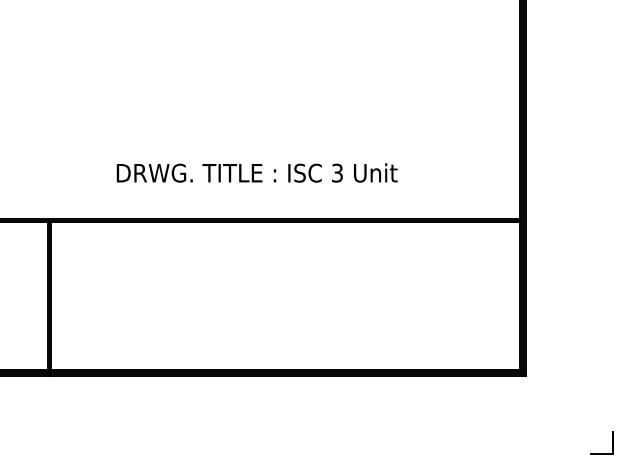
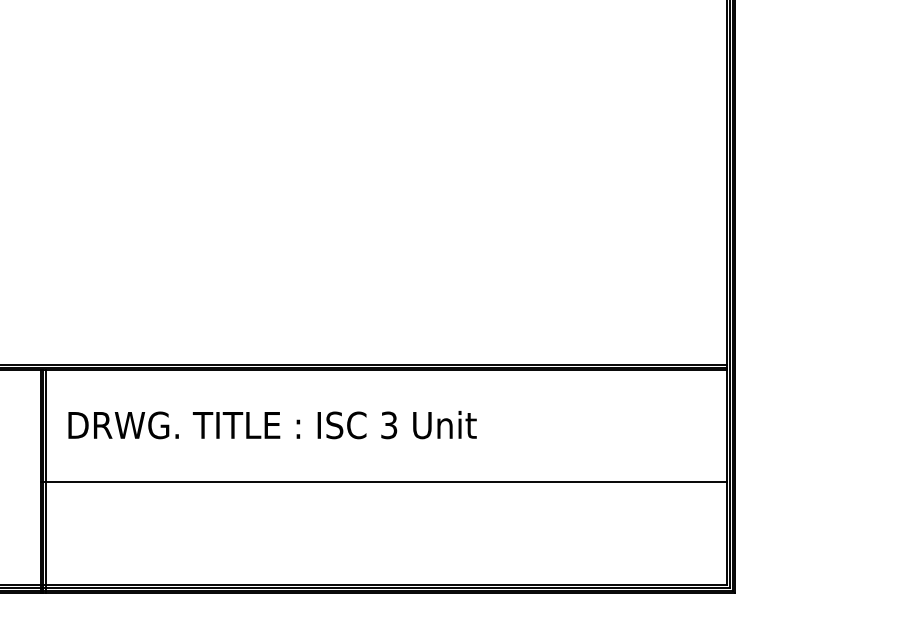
text: (256, 172) -> (271, 424), moved
line: (283, 299) -> (383, 482), added

